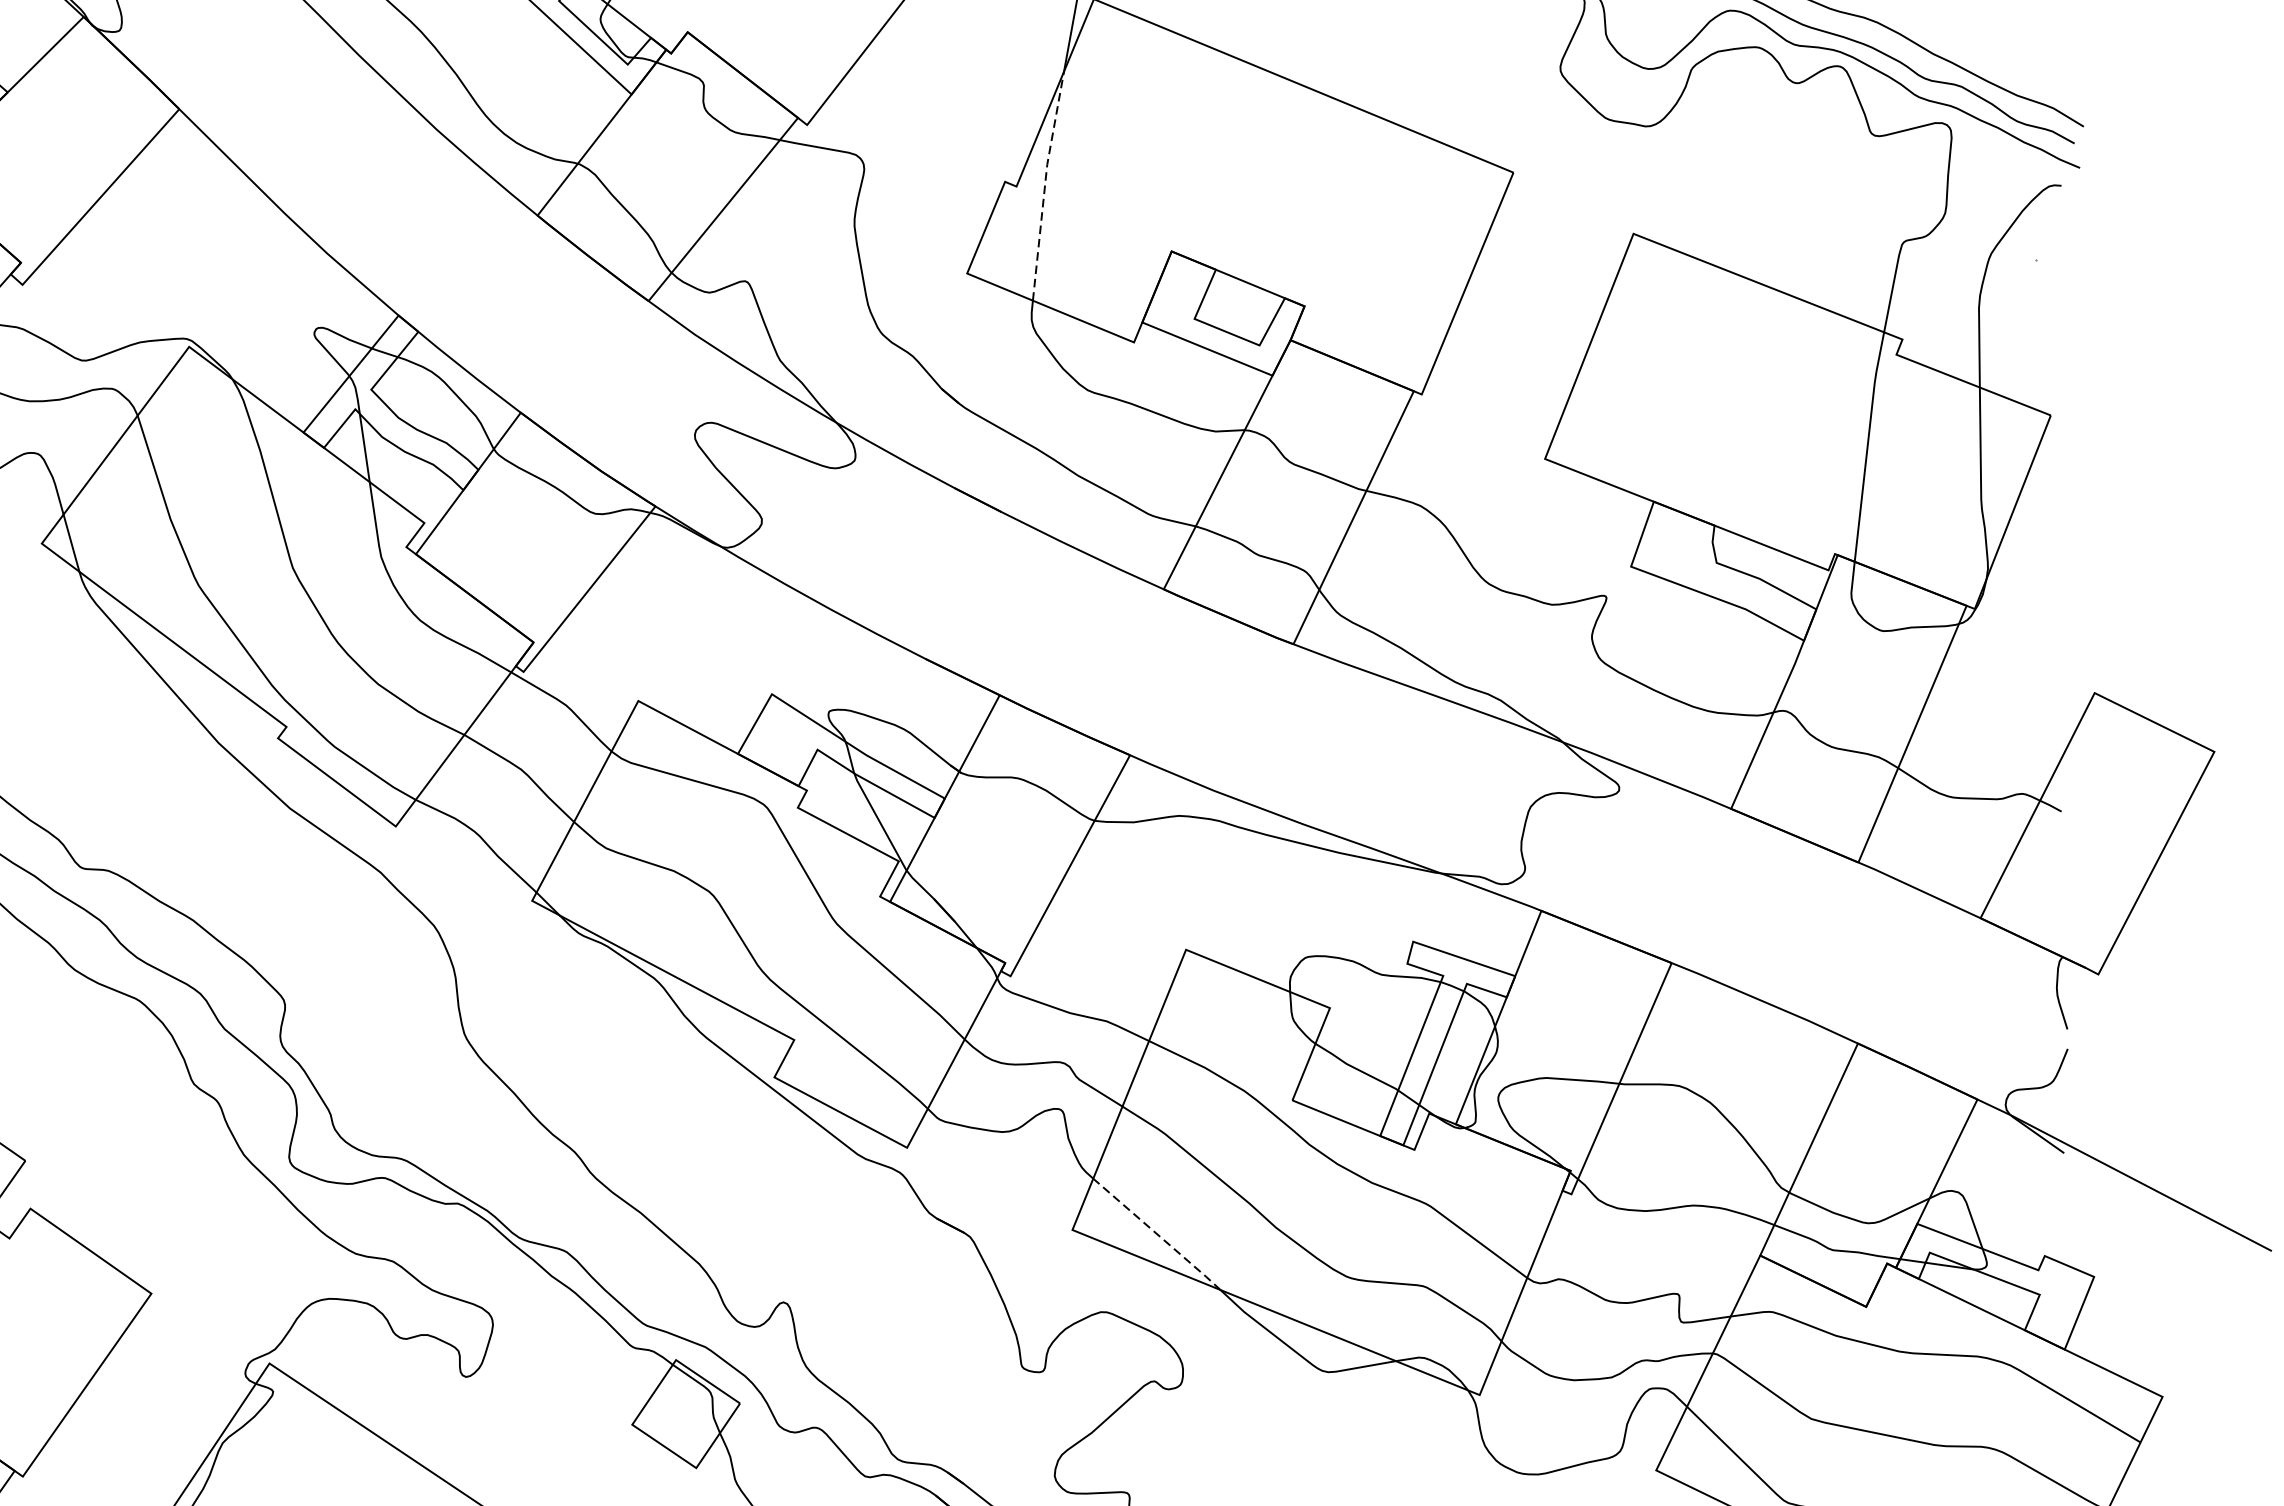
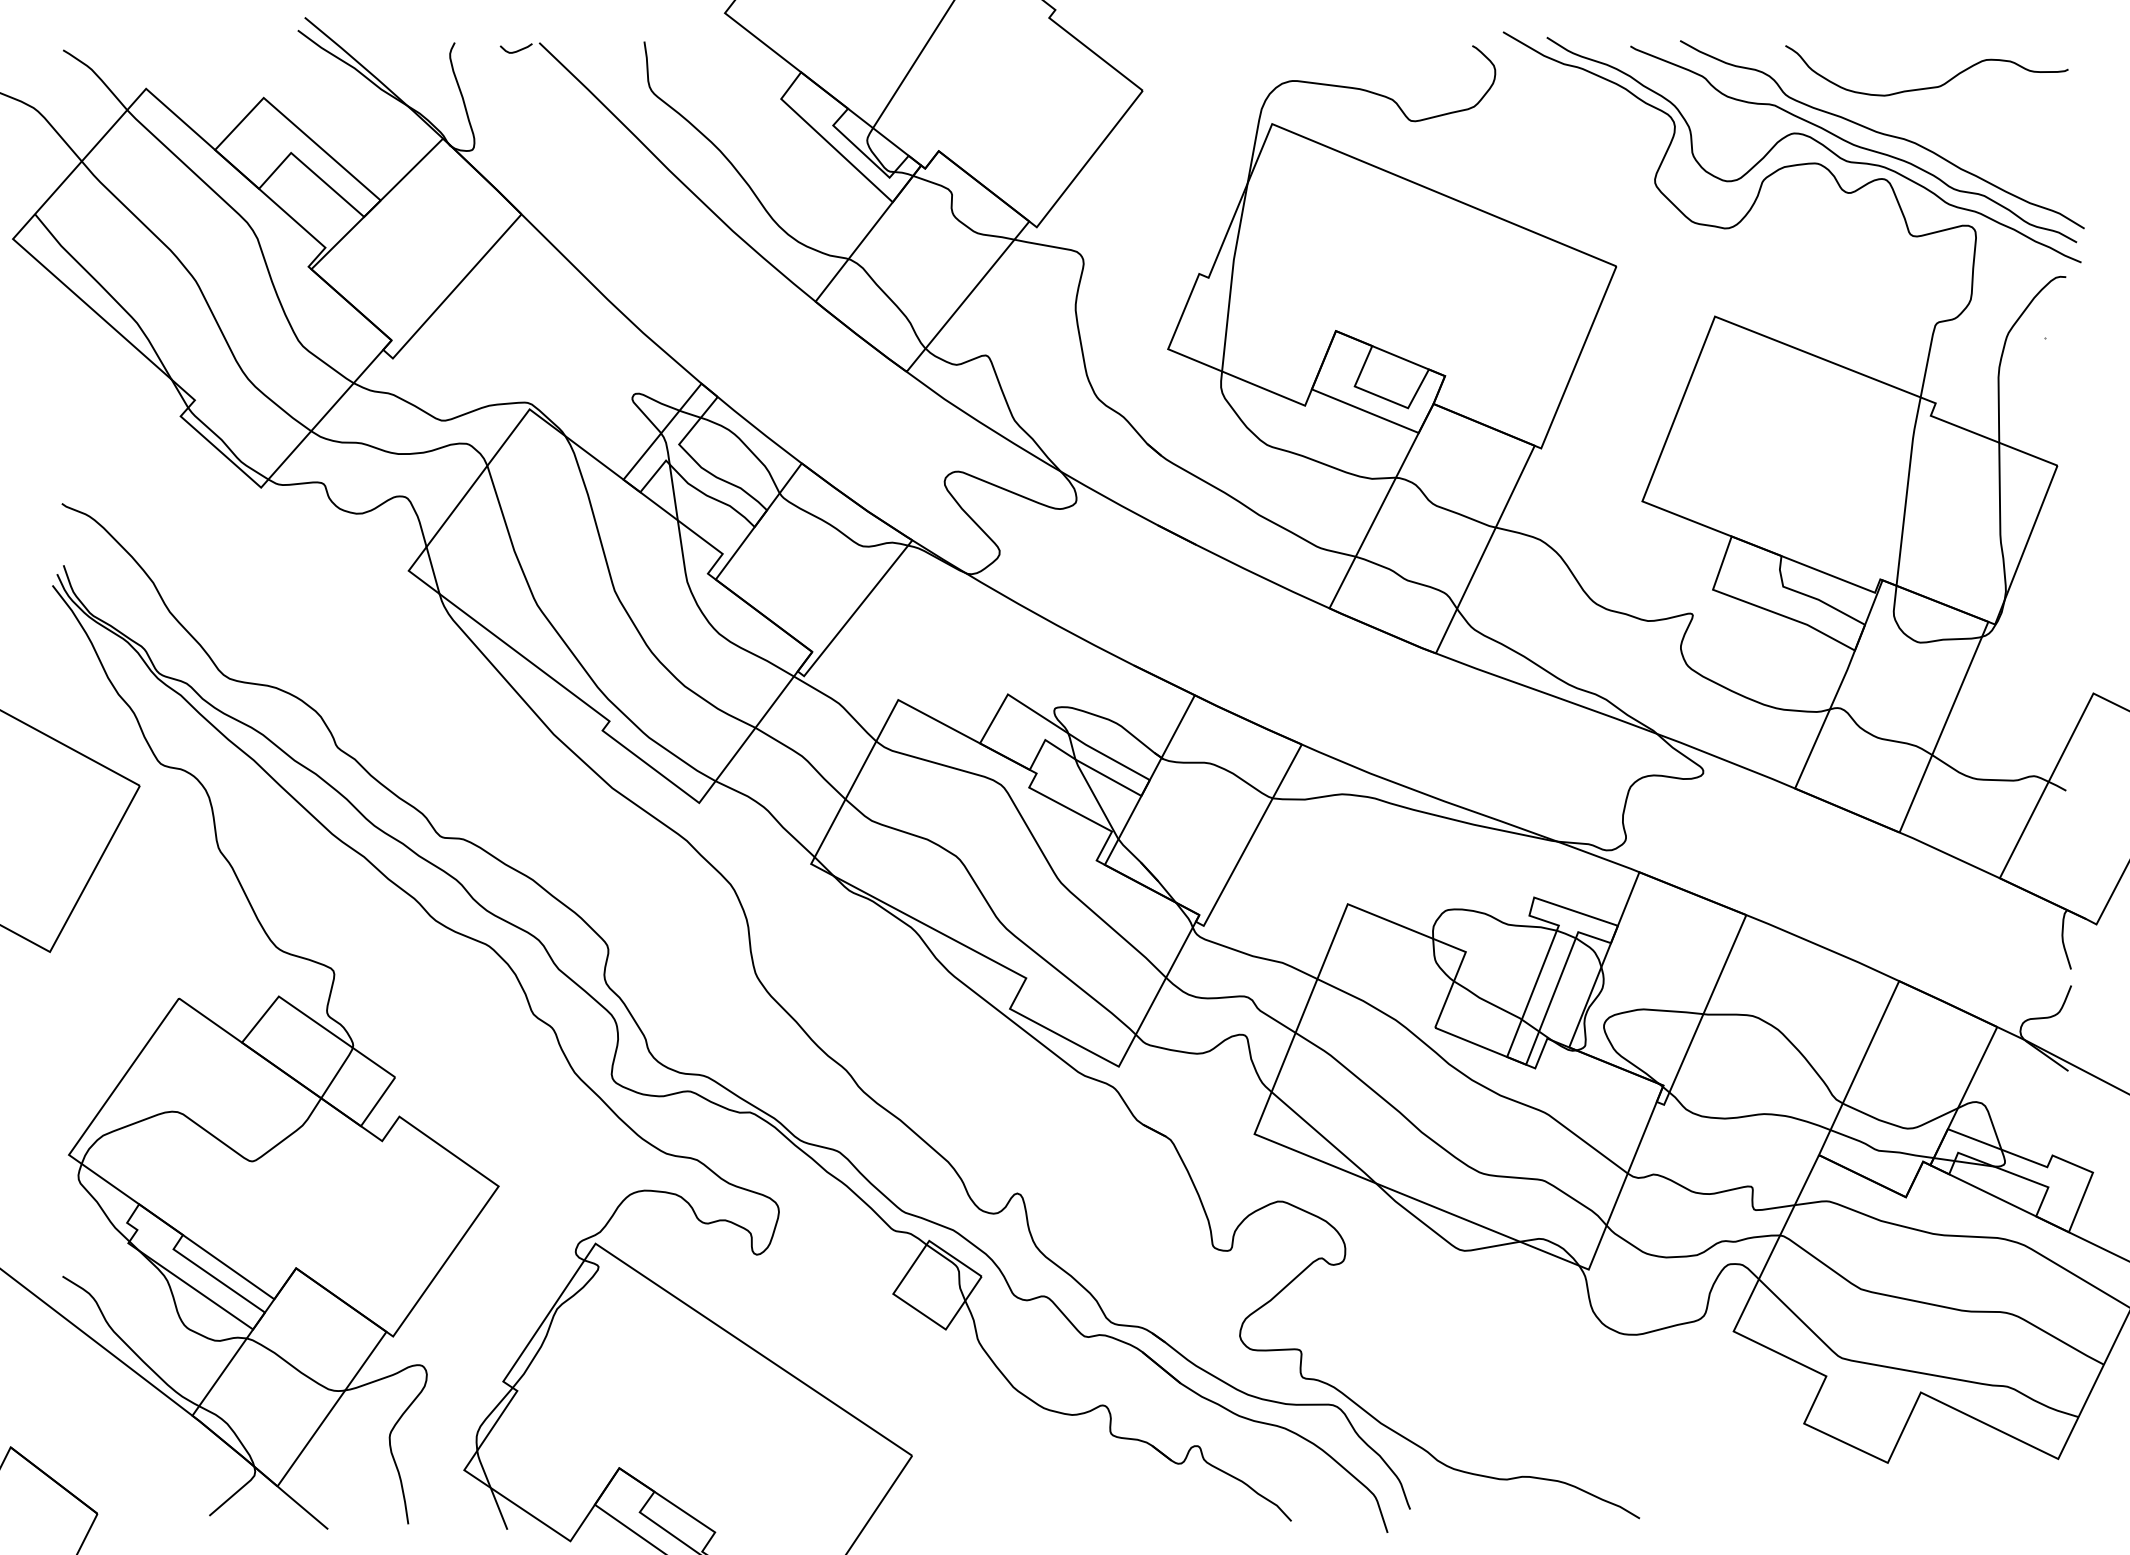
line: (1045, 184) -> (1232, 276), dashed -> solid
line: (1157, 1234) -> (1324, 1137), dashed -> solid

